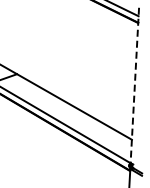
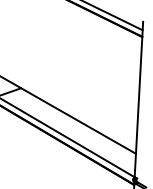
line: (134, 85) -> (138, 99), dashed -> solid

